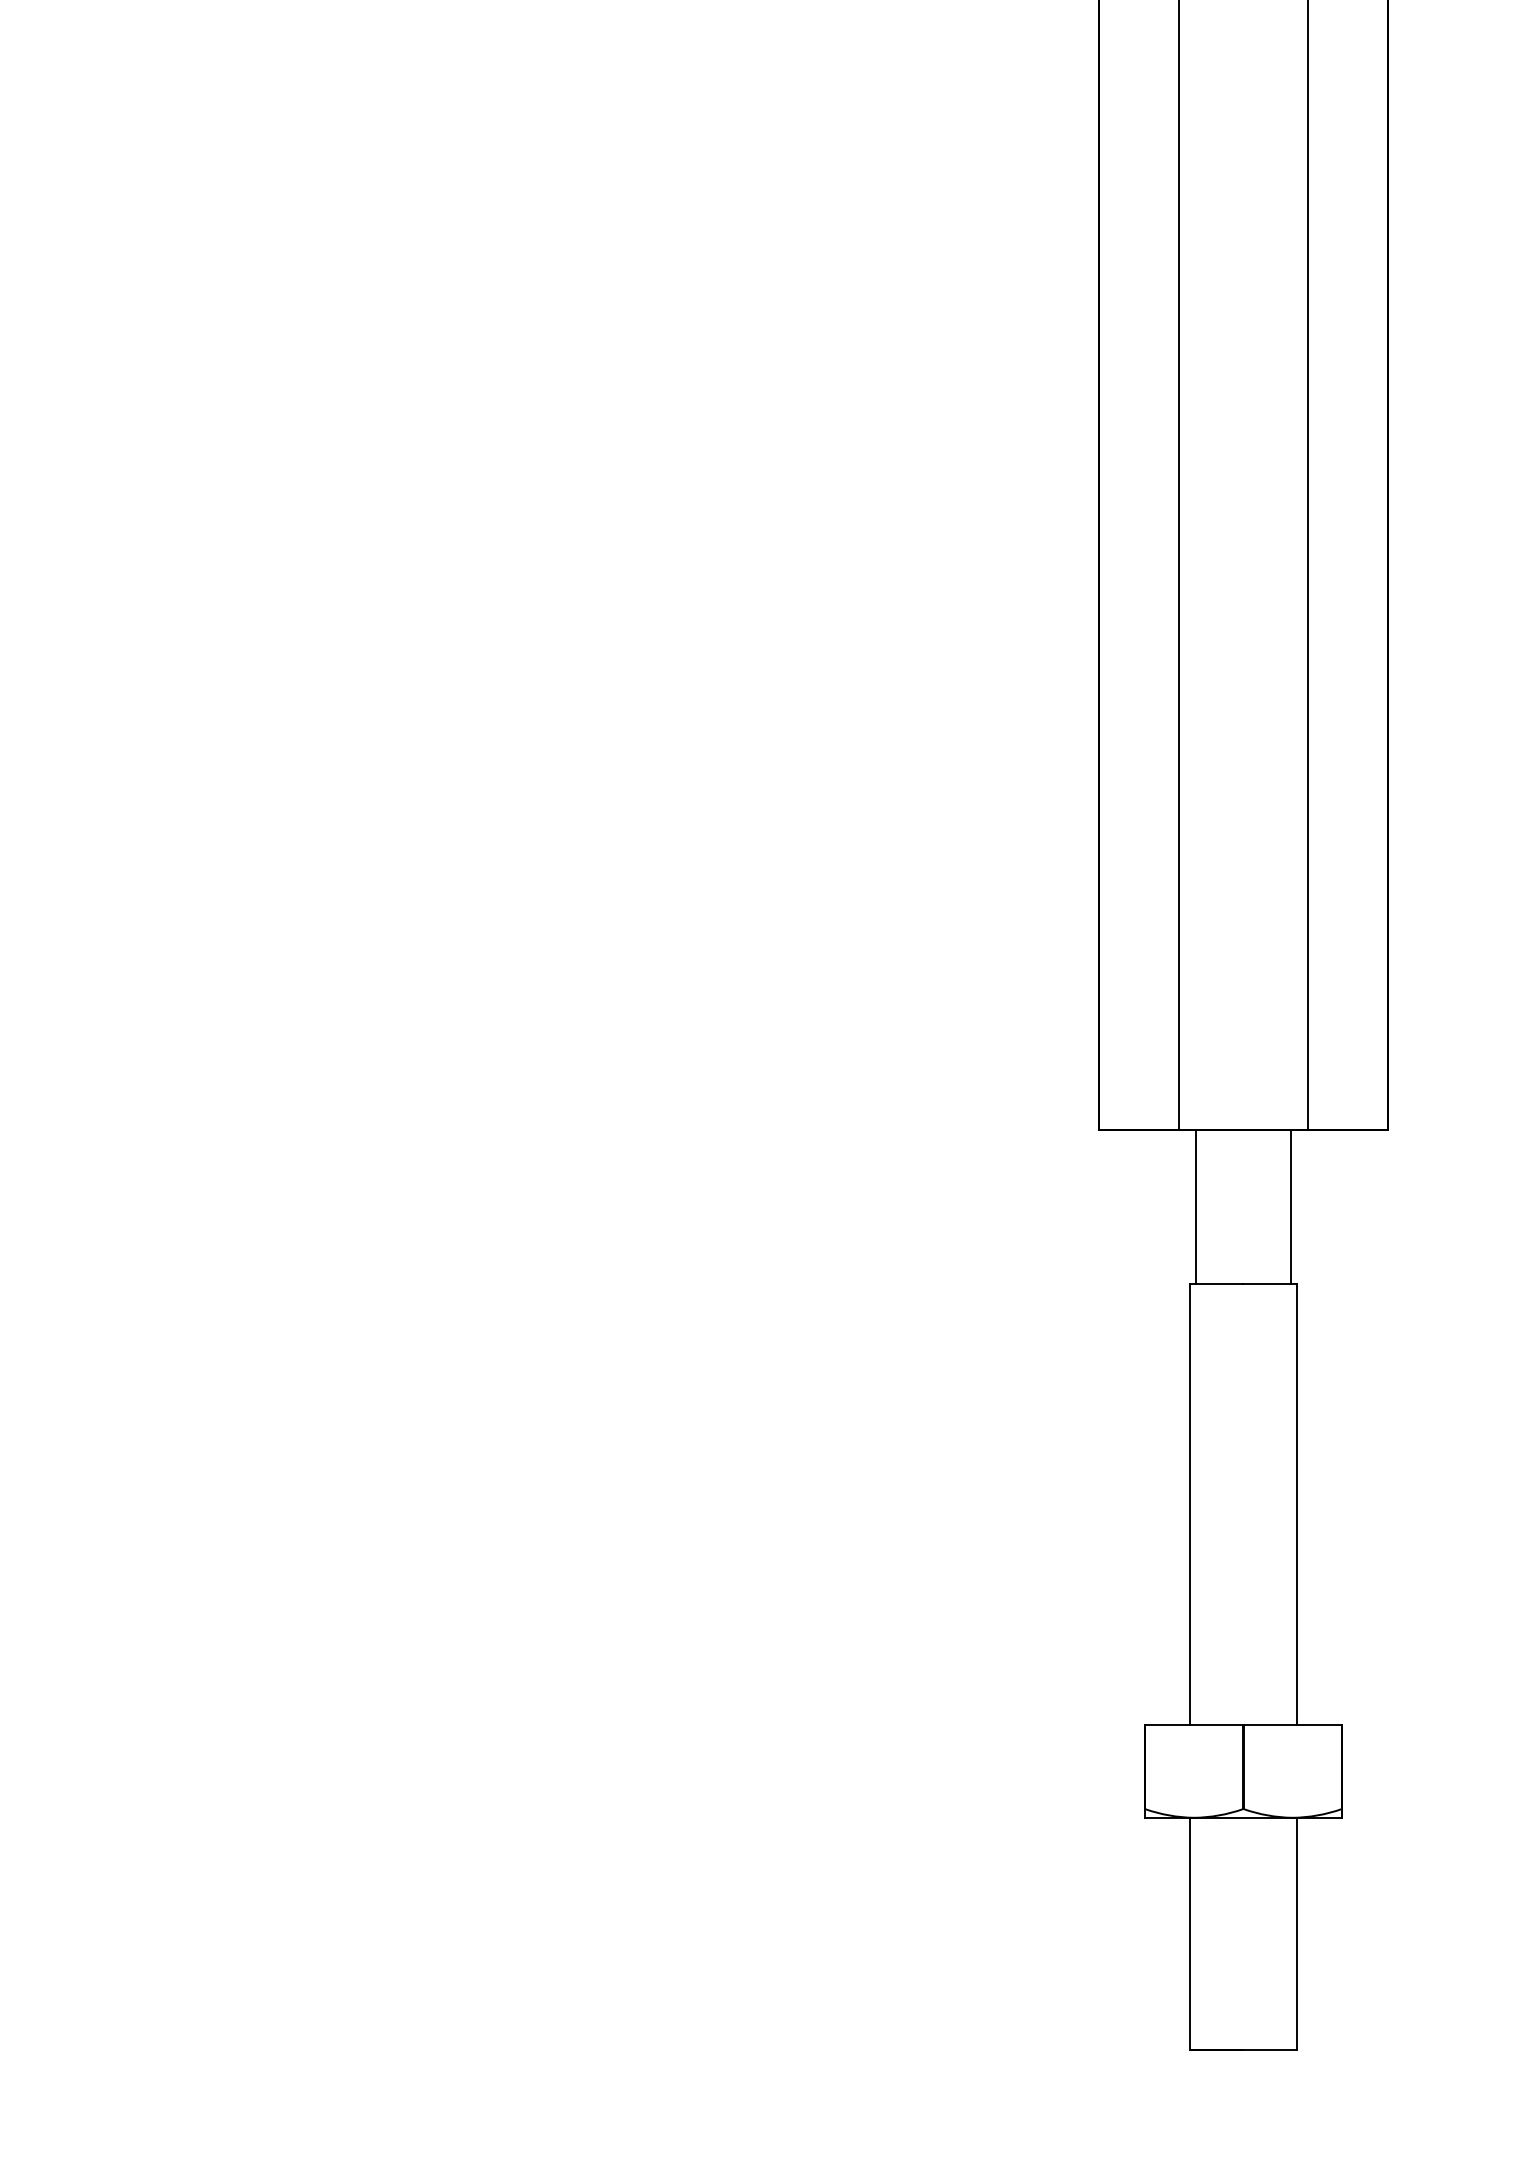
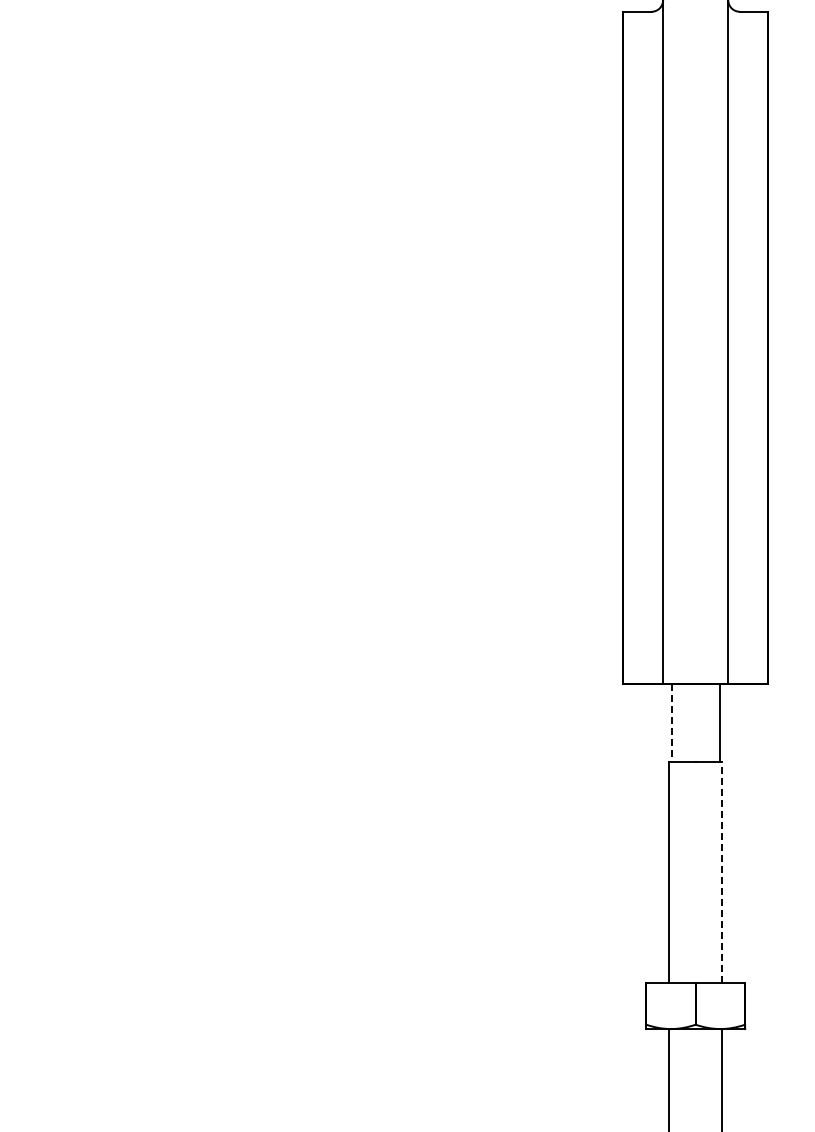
line: (1195, 1208) -> (671, 723), solid -> dashed
line: (1296, 1503) -> (722, 871), solid -> dashed

